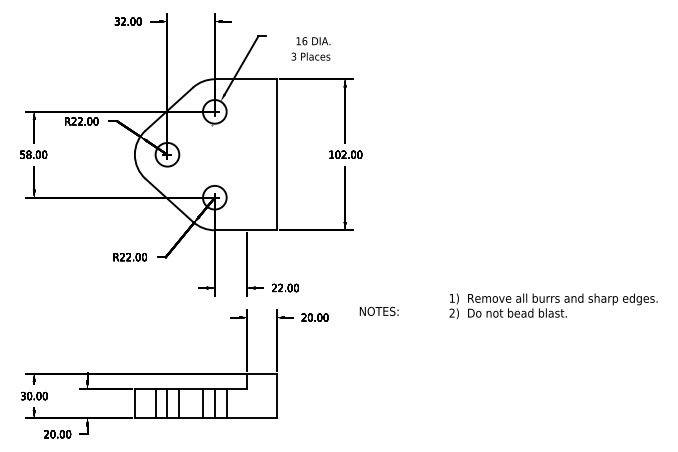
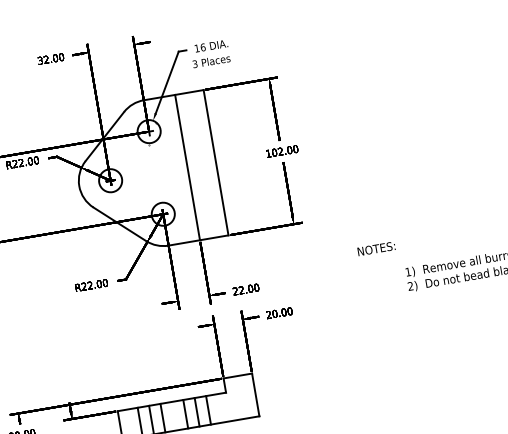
text: (310, 48) -> (209, 53), moved
line: (247, 154) -> (187, 167), added
text: (378, 310) -> (375, 248), moved

